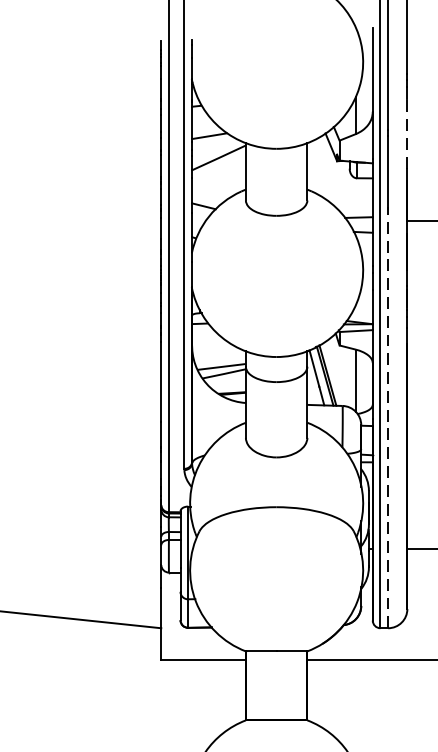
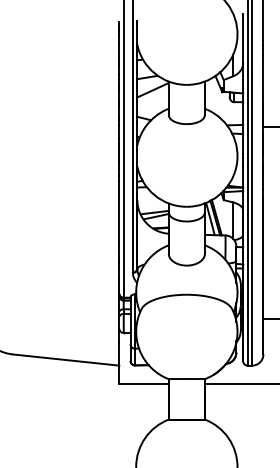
line: (407, 132) -> (263, 75), dashed -> solid
line: (388, 417) -> (252, 242), dashed -> solid

